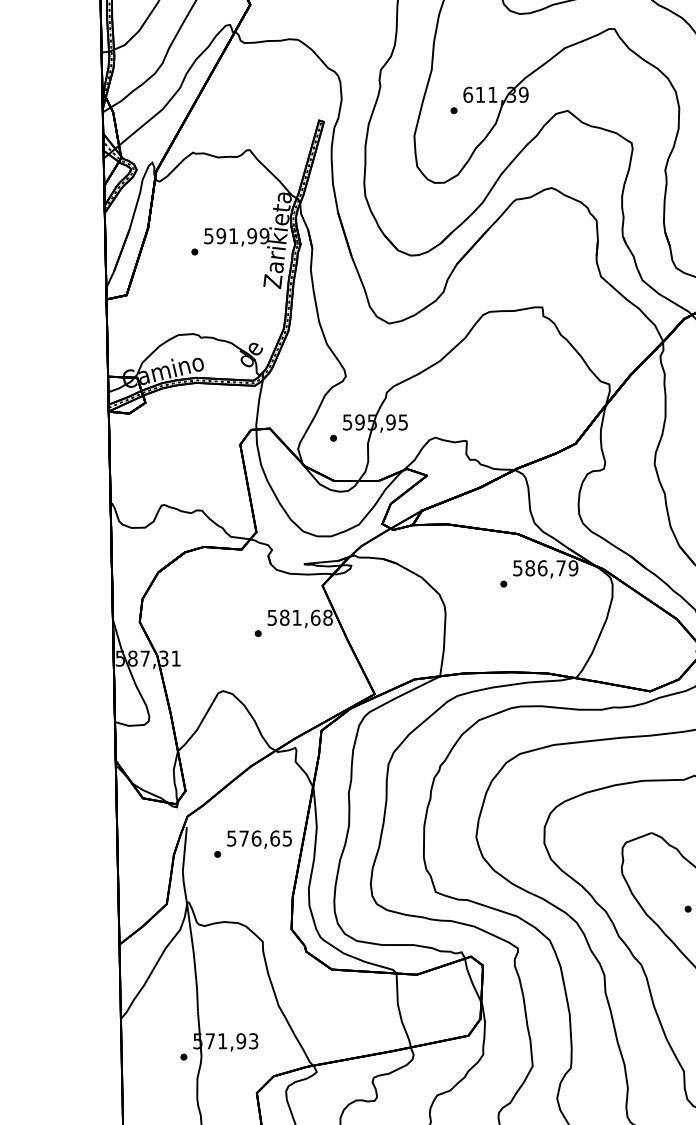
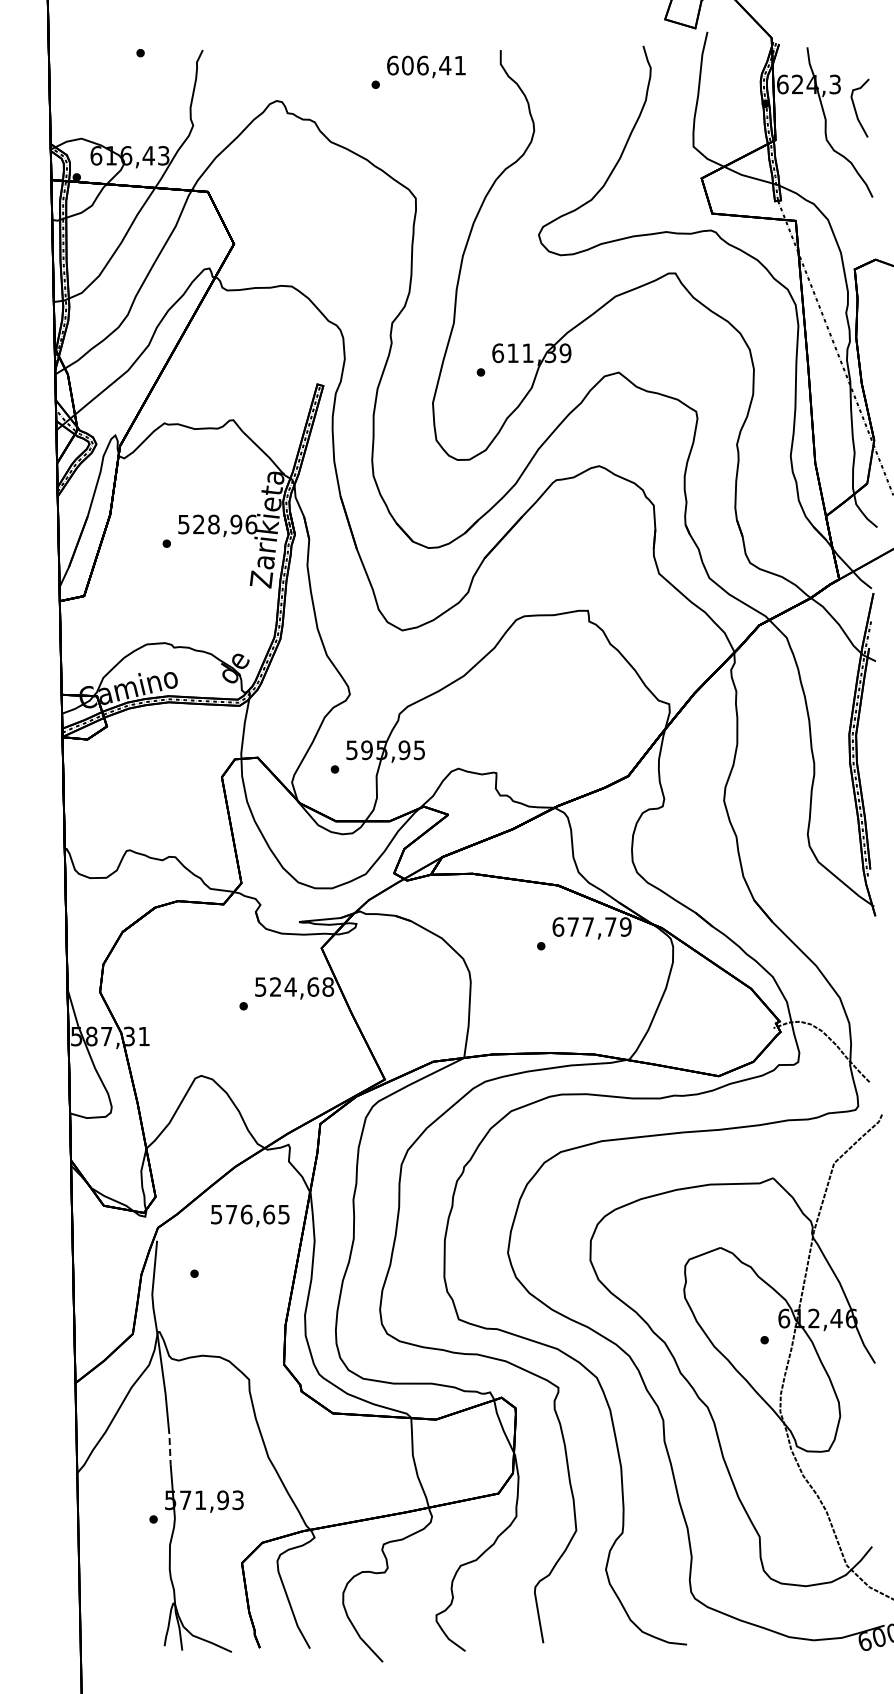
text: (243, 236) -> (225, 524), 591,99 -> 528,96
text: (530, 567) -> (573, 926), 586,79 -> 677,79
text: (291, 617) -> (283, 986), 581,68 -> 524,68
text: (259, 839) -> (250, 1215), moved
line: (197, 996) -> (169, 1445), solid -> dashed

